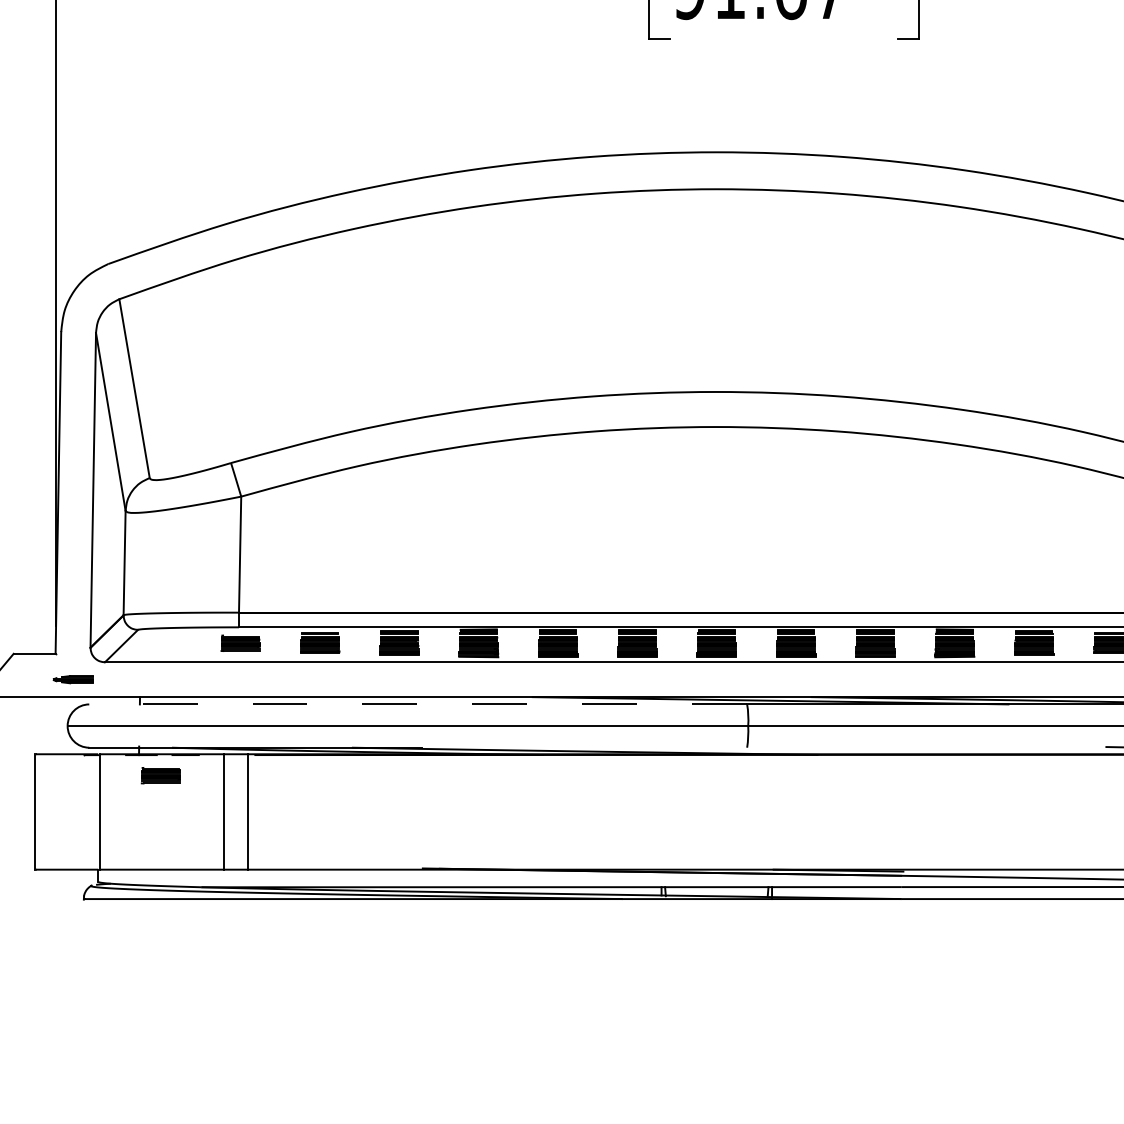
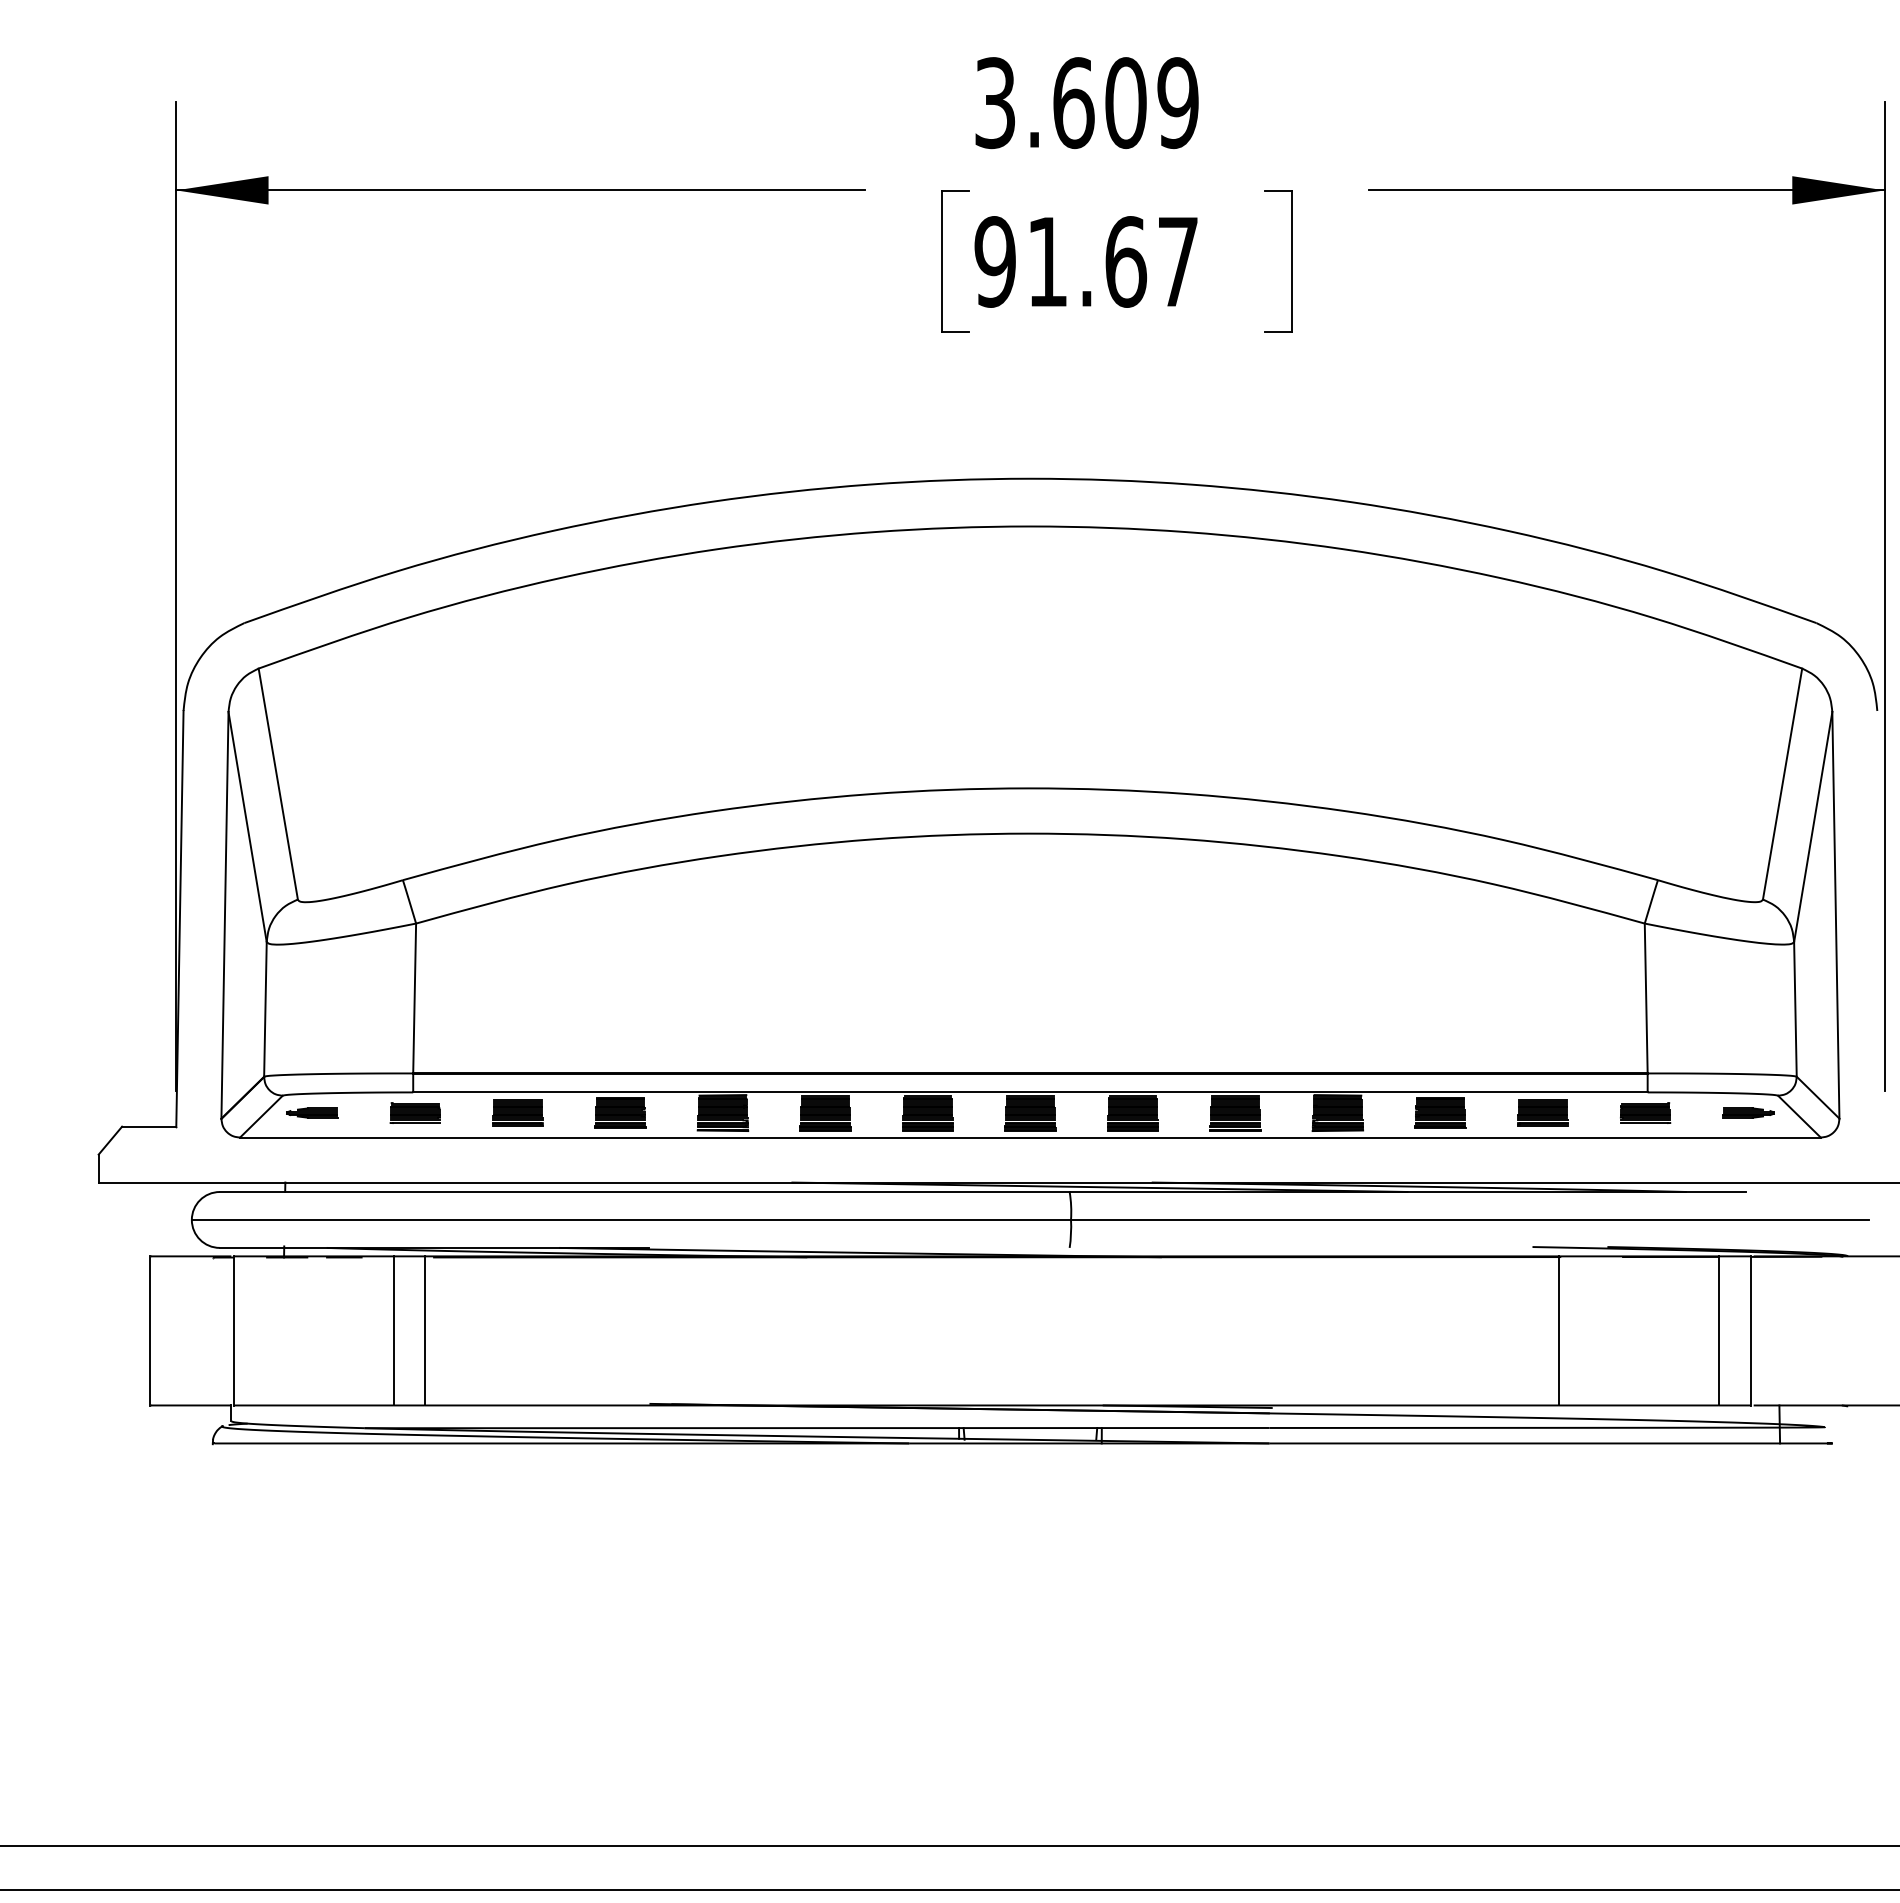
part: (73, 679) -> (312, 1112), moved
line: (418, 704) -> (644, 1192), dashed -> solid
part: (160, 775) -> (311, 1283), removed

